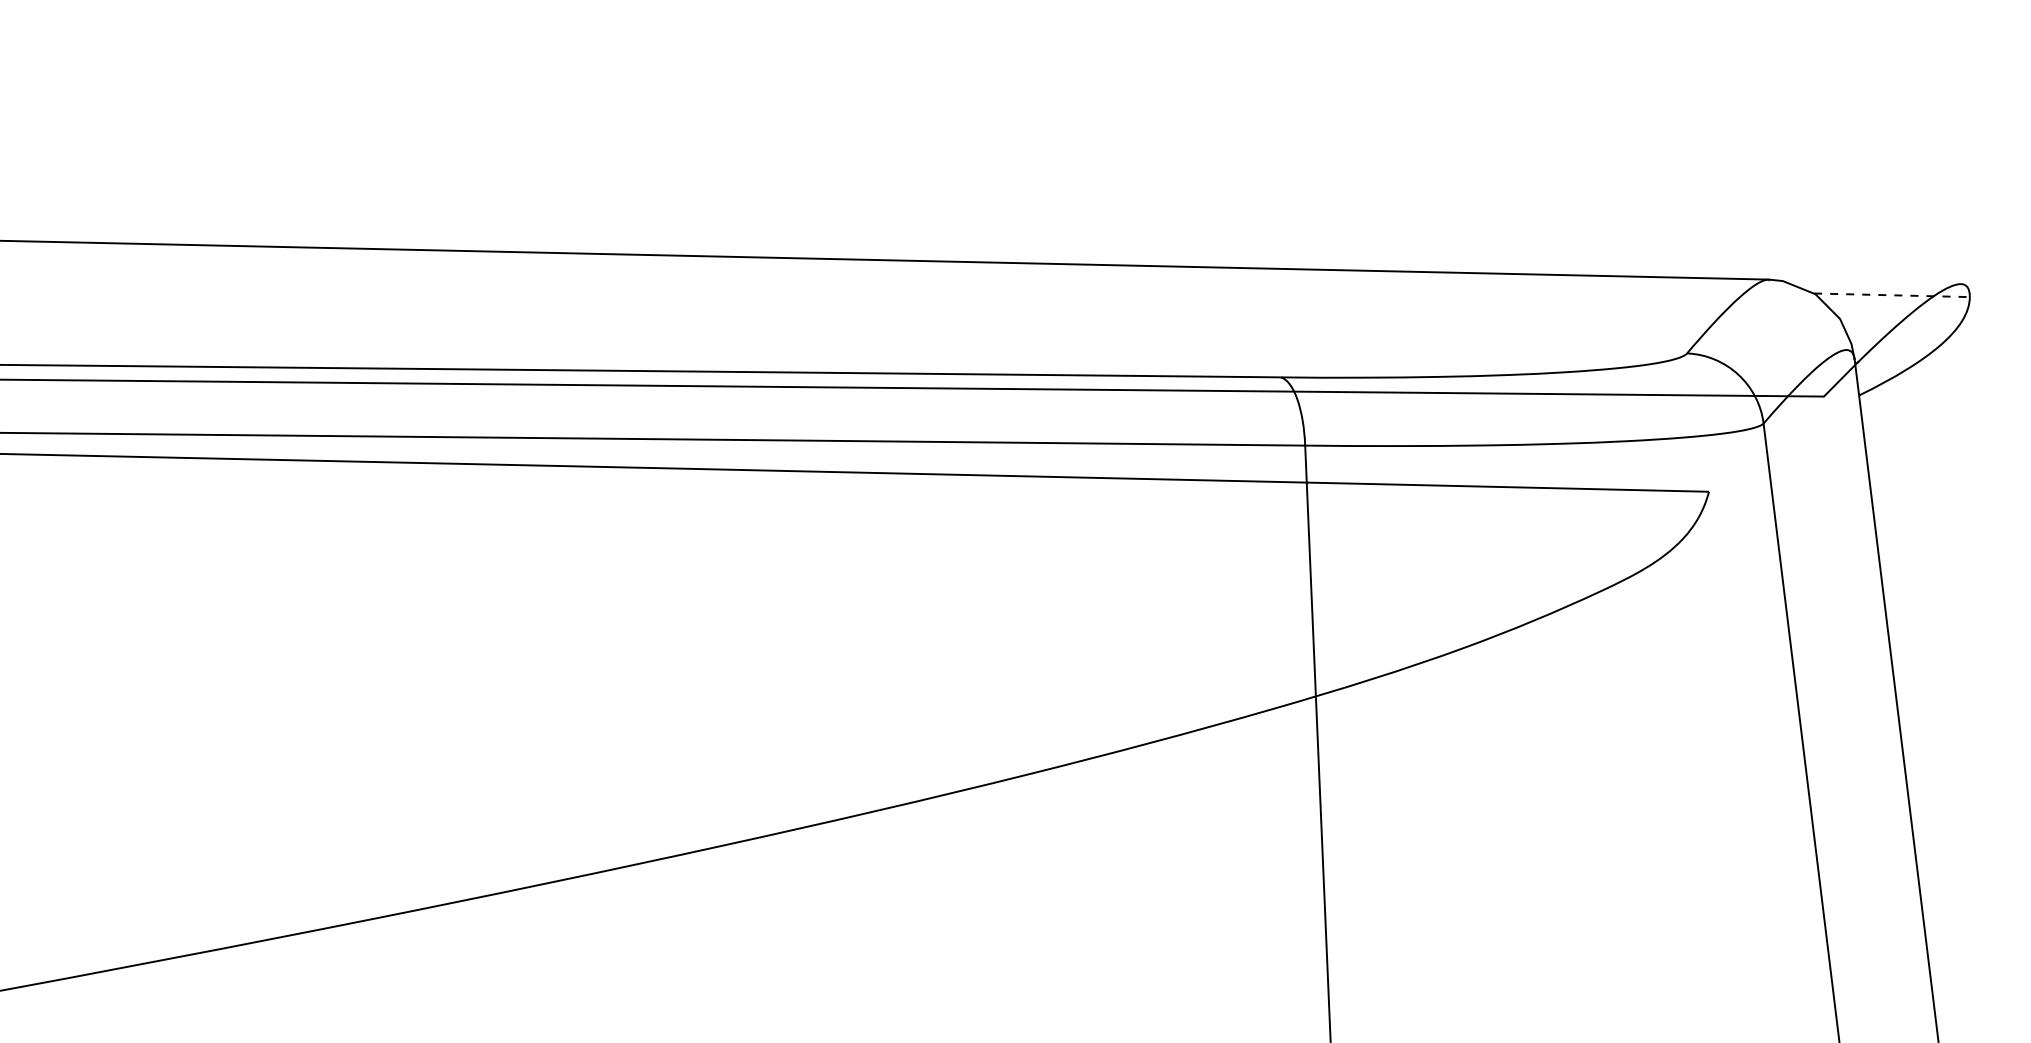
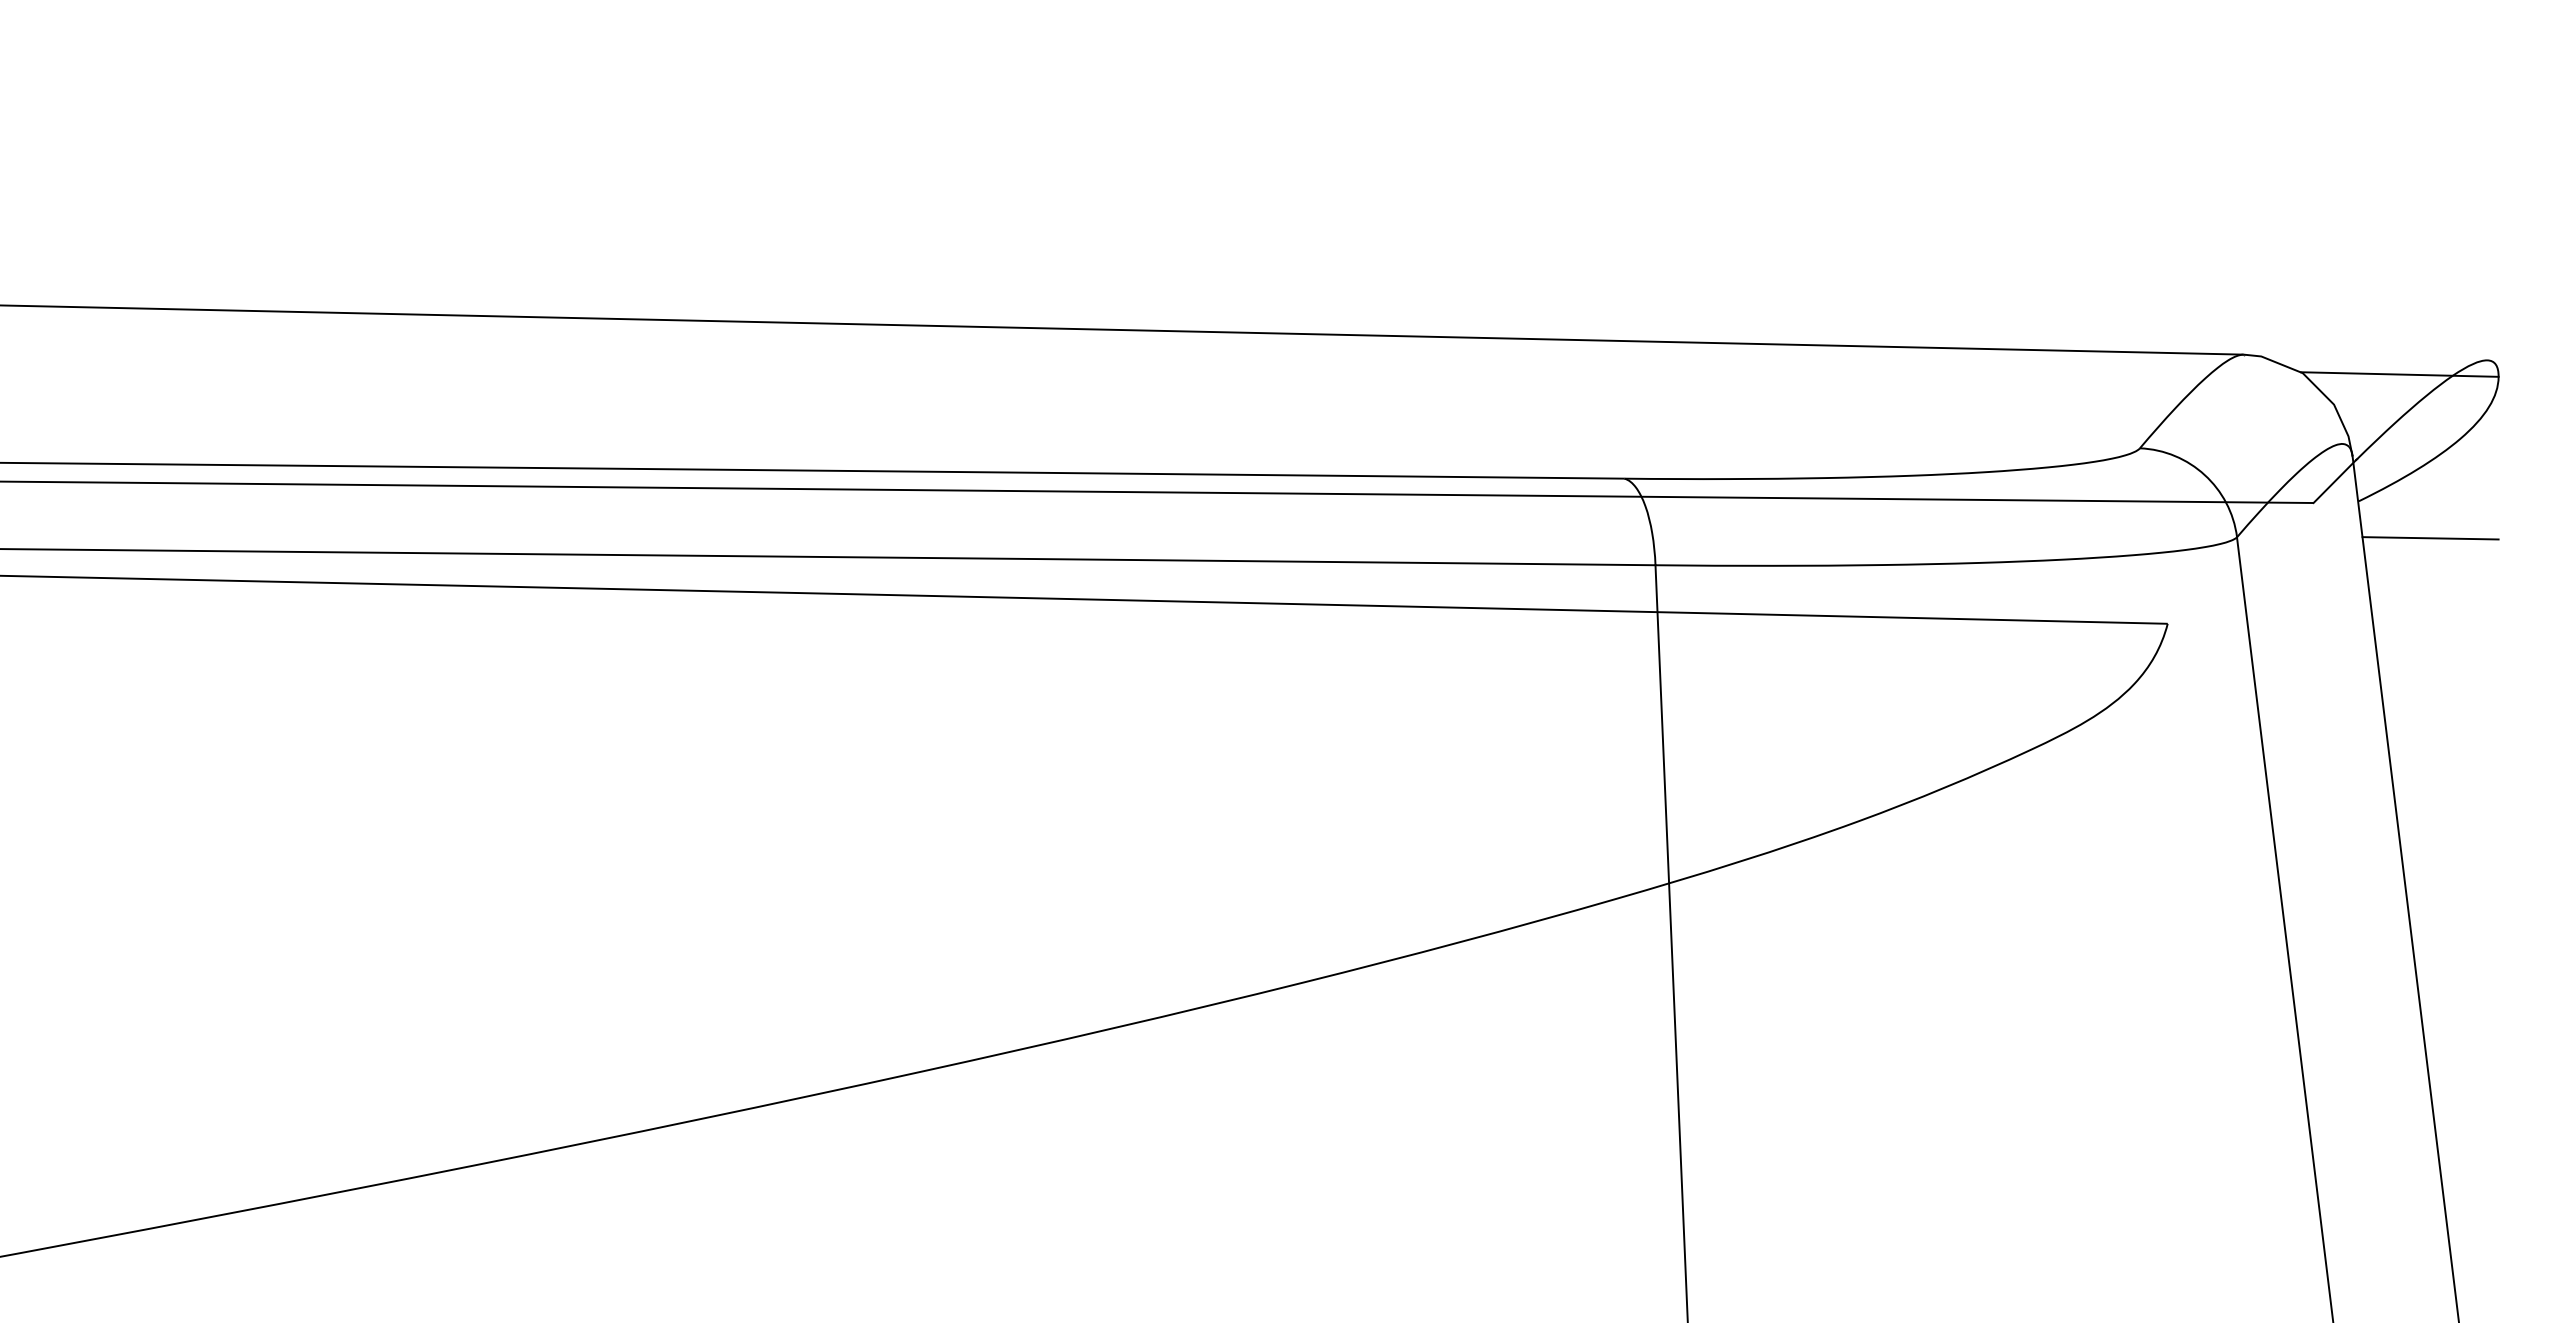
line: (1891, 295) -> (2399, 374), dashed -> solid
line: (1916, 424) -> (2430, 538), added

